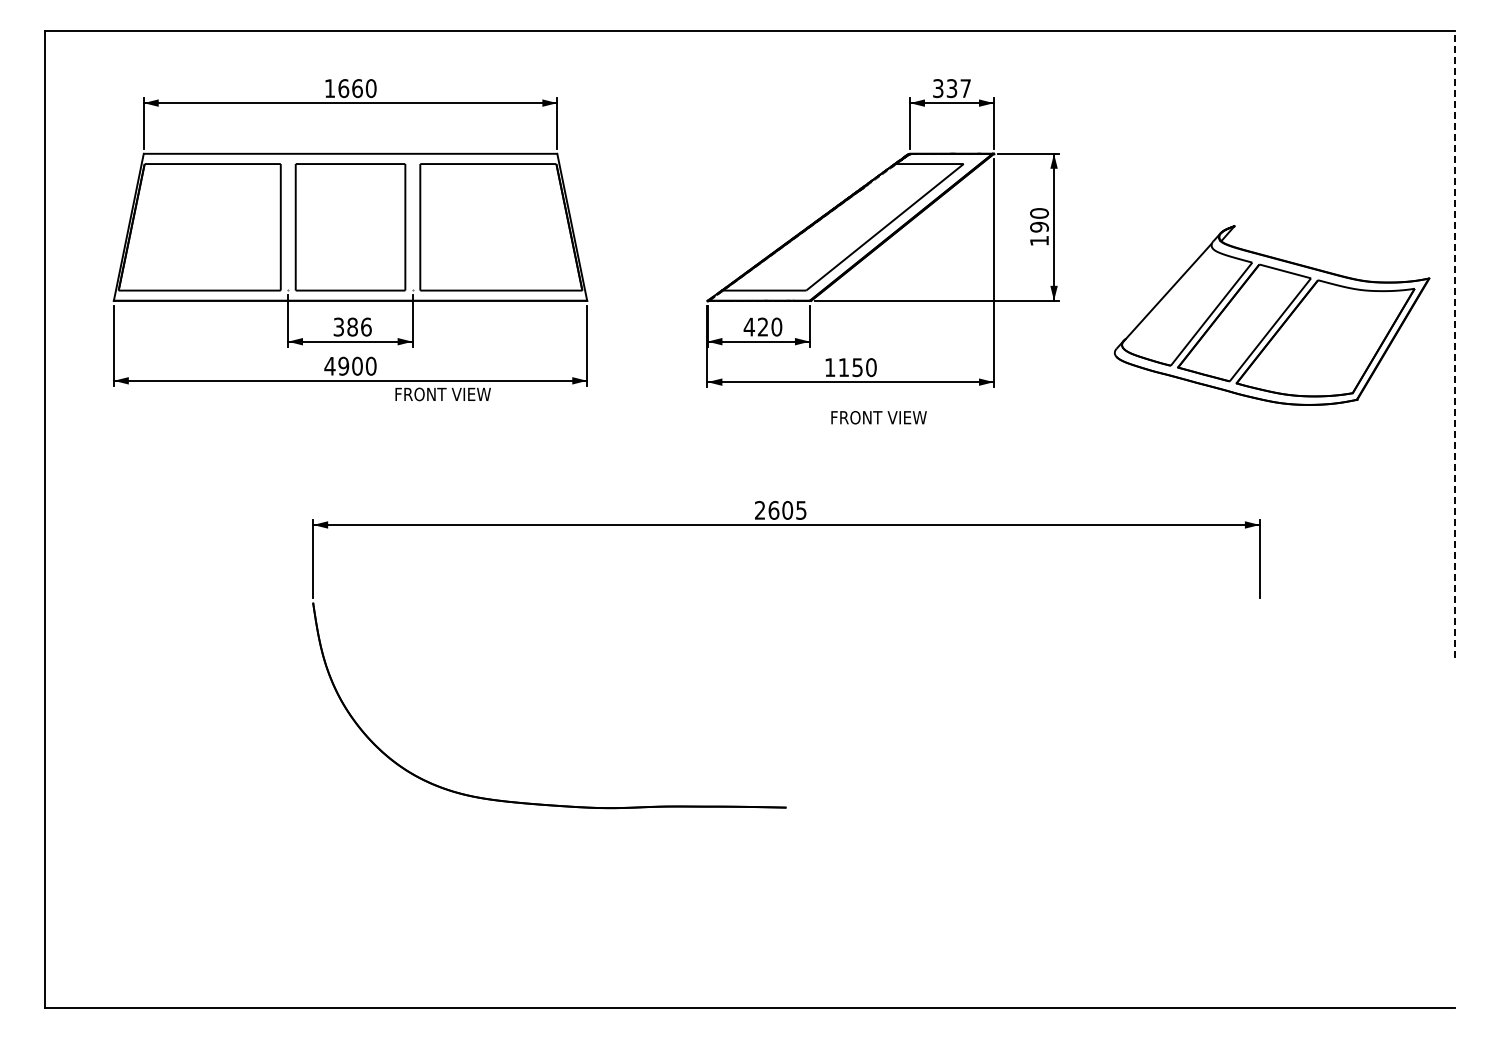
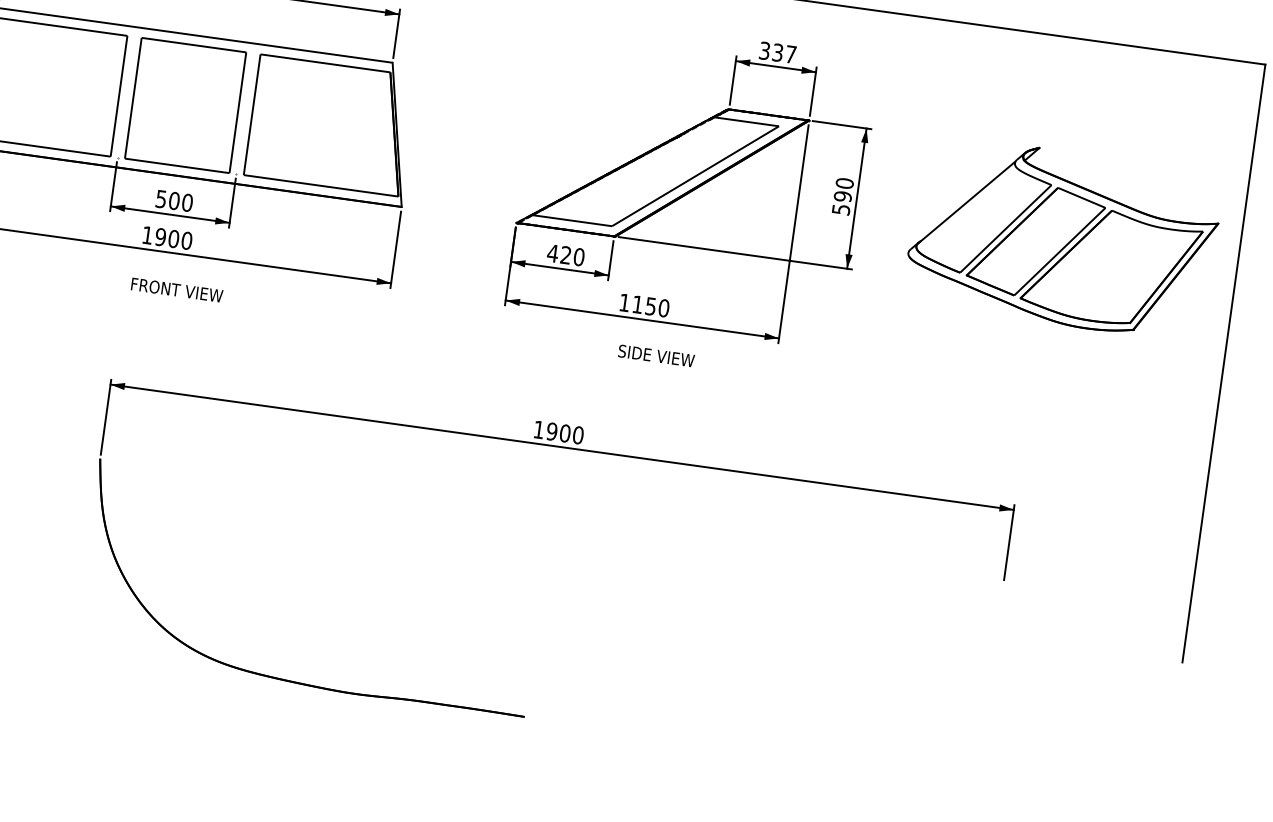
text: (1039, 241) -> (841, 210), 190 -> 590
part: (1272, 315) -> (1063, 238), moved
text: (352, 326) -> (174, 200), 386 -> 500
line: (1454, 343) -> (1223, 362), dashed -> solid
text: (329, 366) -> (147, 235), 4900 -> 1900
text: (442, 394) -> (176, 290), moved
text: (878, 417) -> (664, 356), FRONT VIEW -> SIDE VIEW
text: (780, 509) -> (558, 431), 2605 -> 1900

